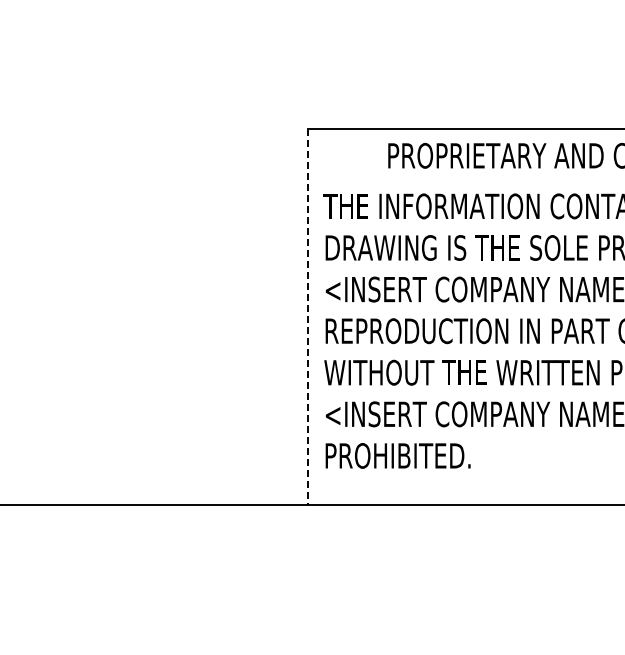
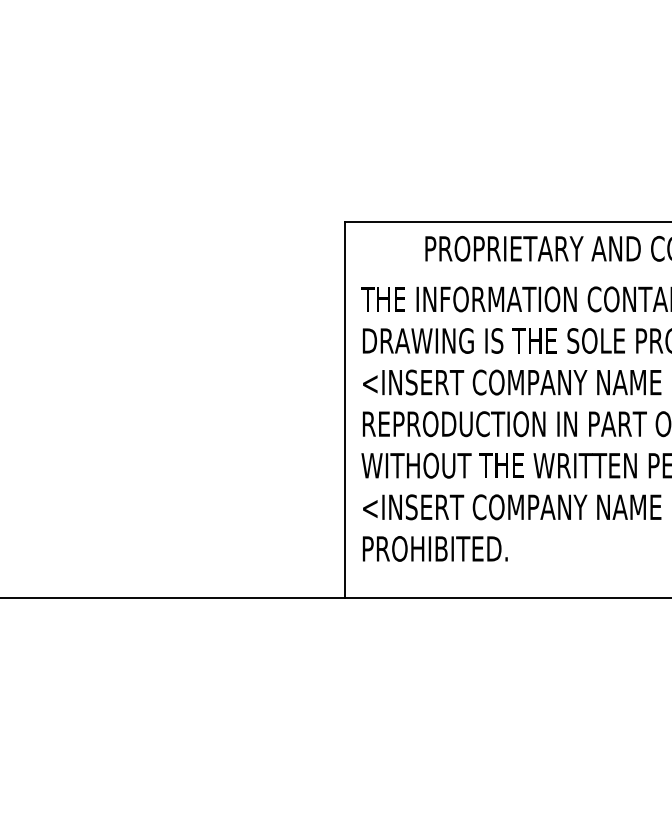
line: (307, 317) -> (344, 410), dashed -> solid

